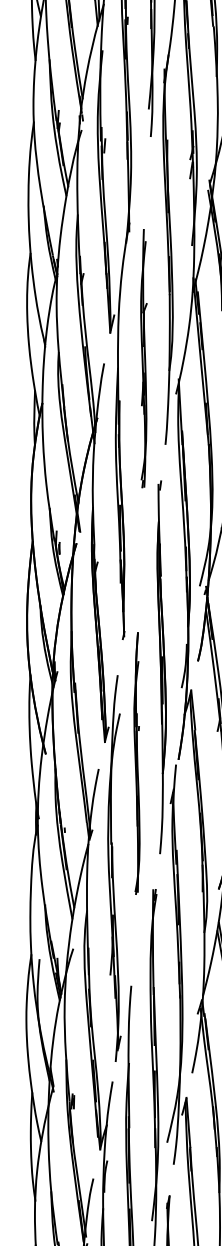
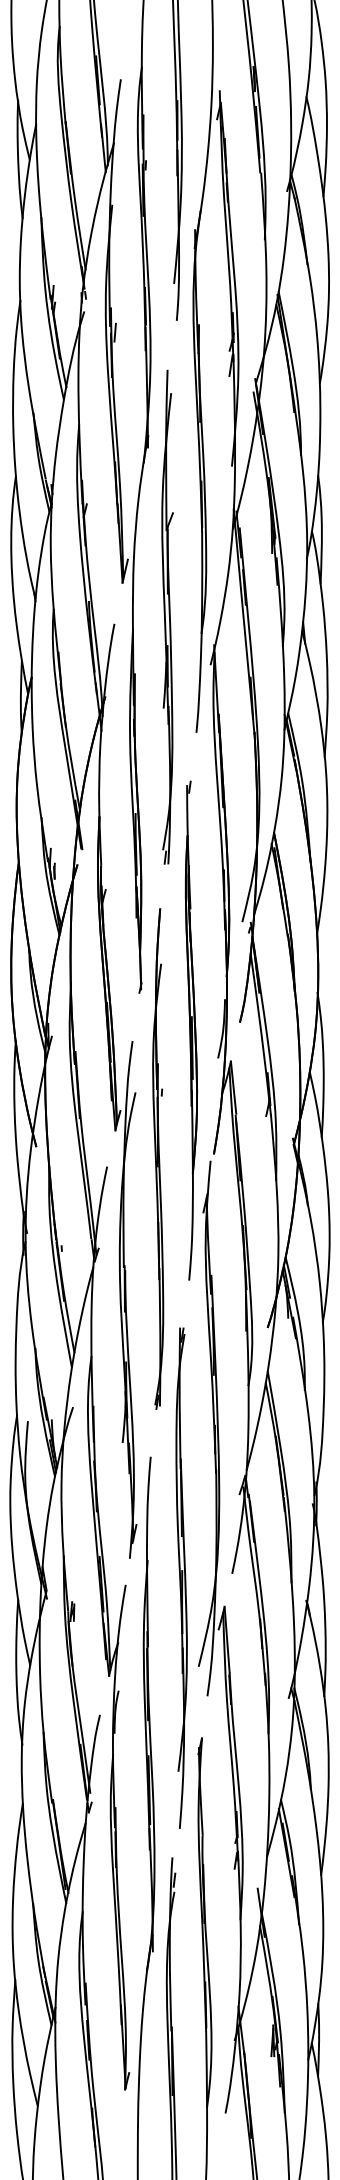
part: (143, 357) -> (167, 616), size x1.43
part: (137, 762) -> (158, 1158), size x1.43

